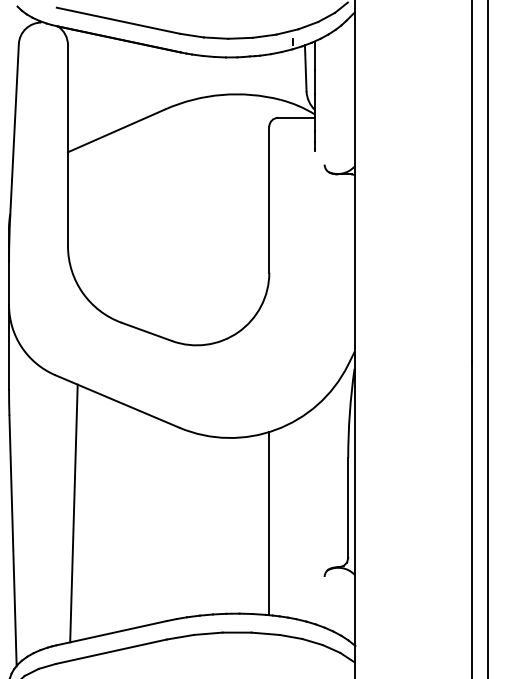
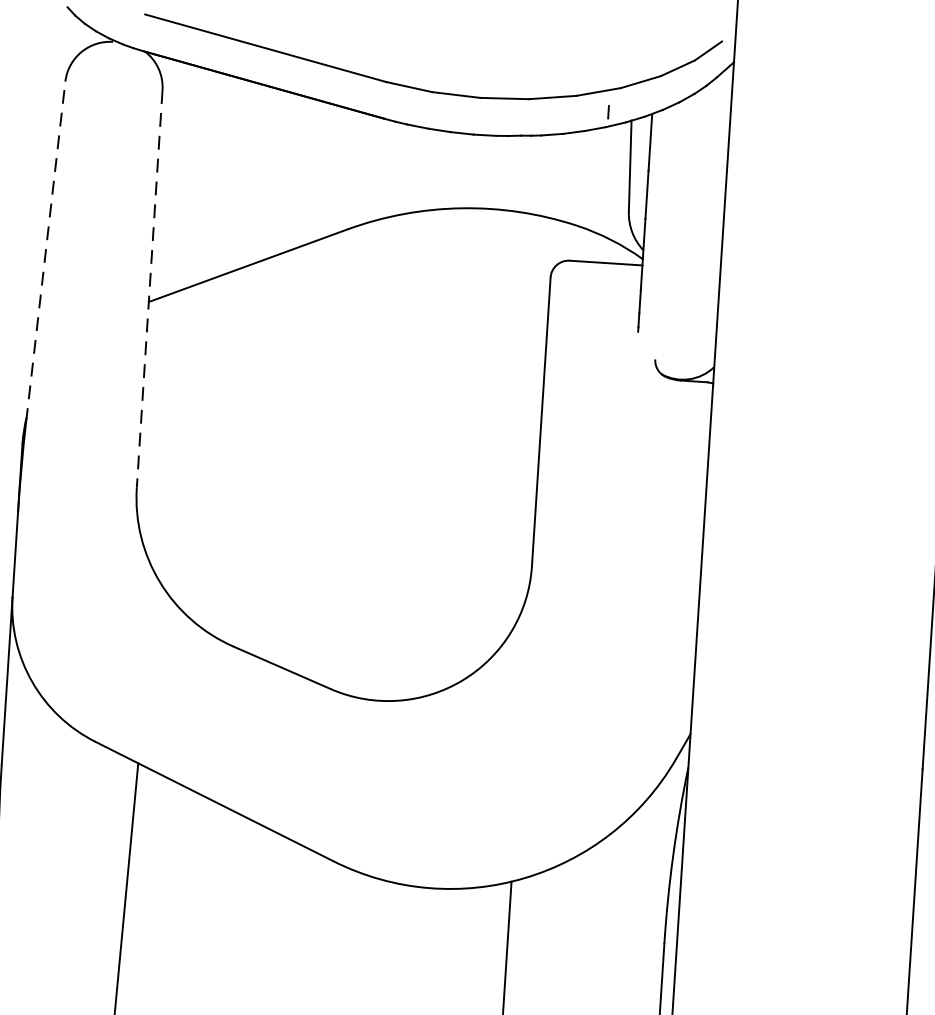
line: (14, 129) -> (45, 250), solid -> dashed
line: (68, 146) -> (150, 290), solid -> dashed

